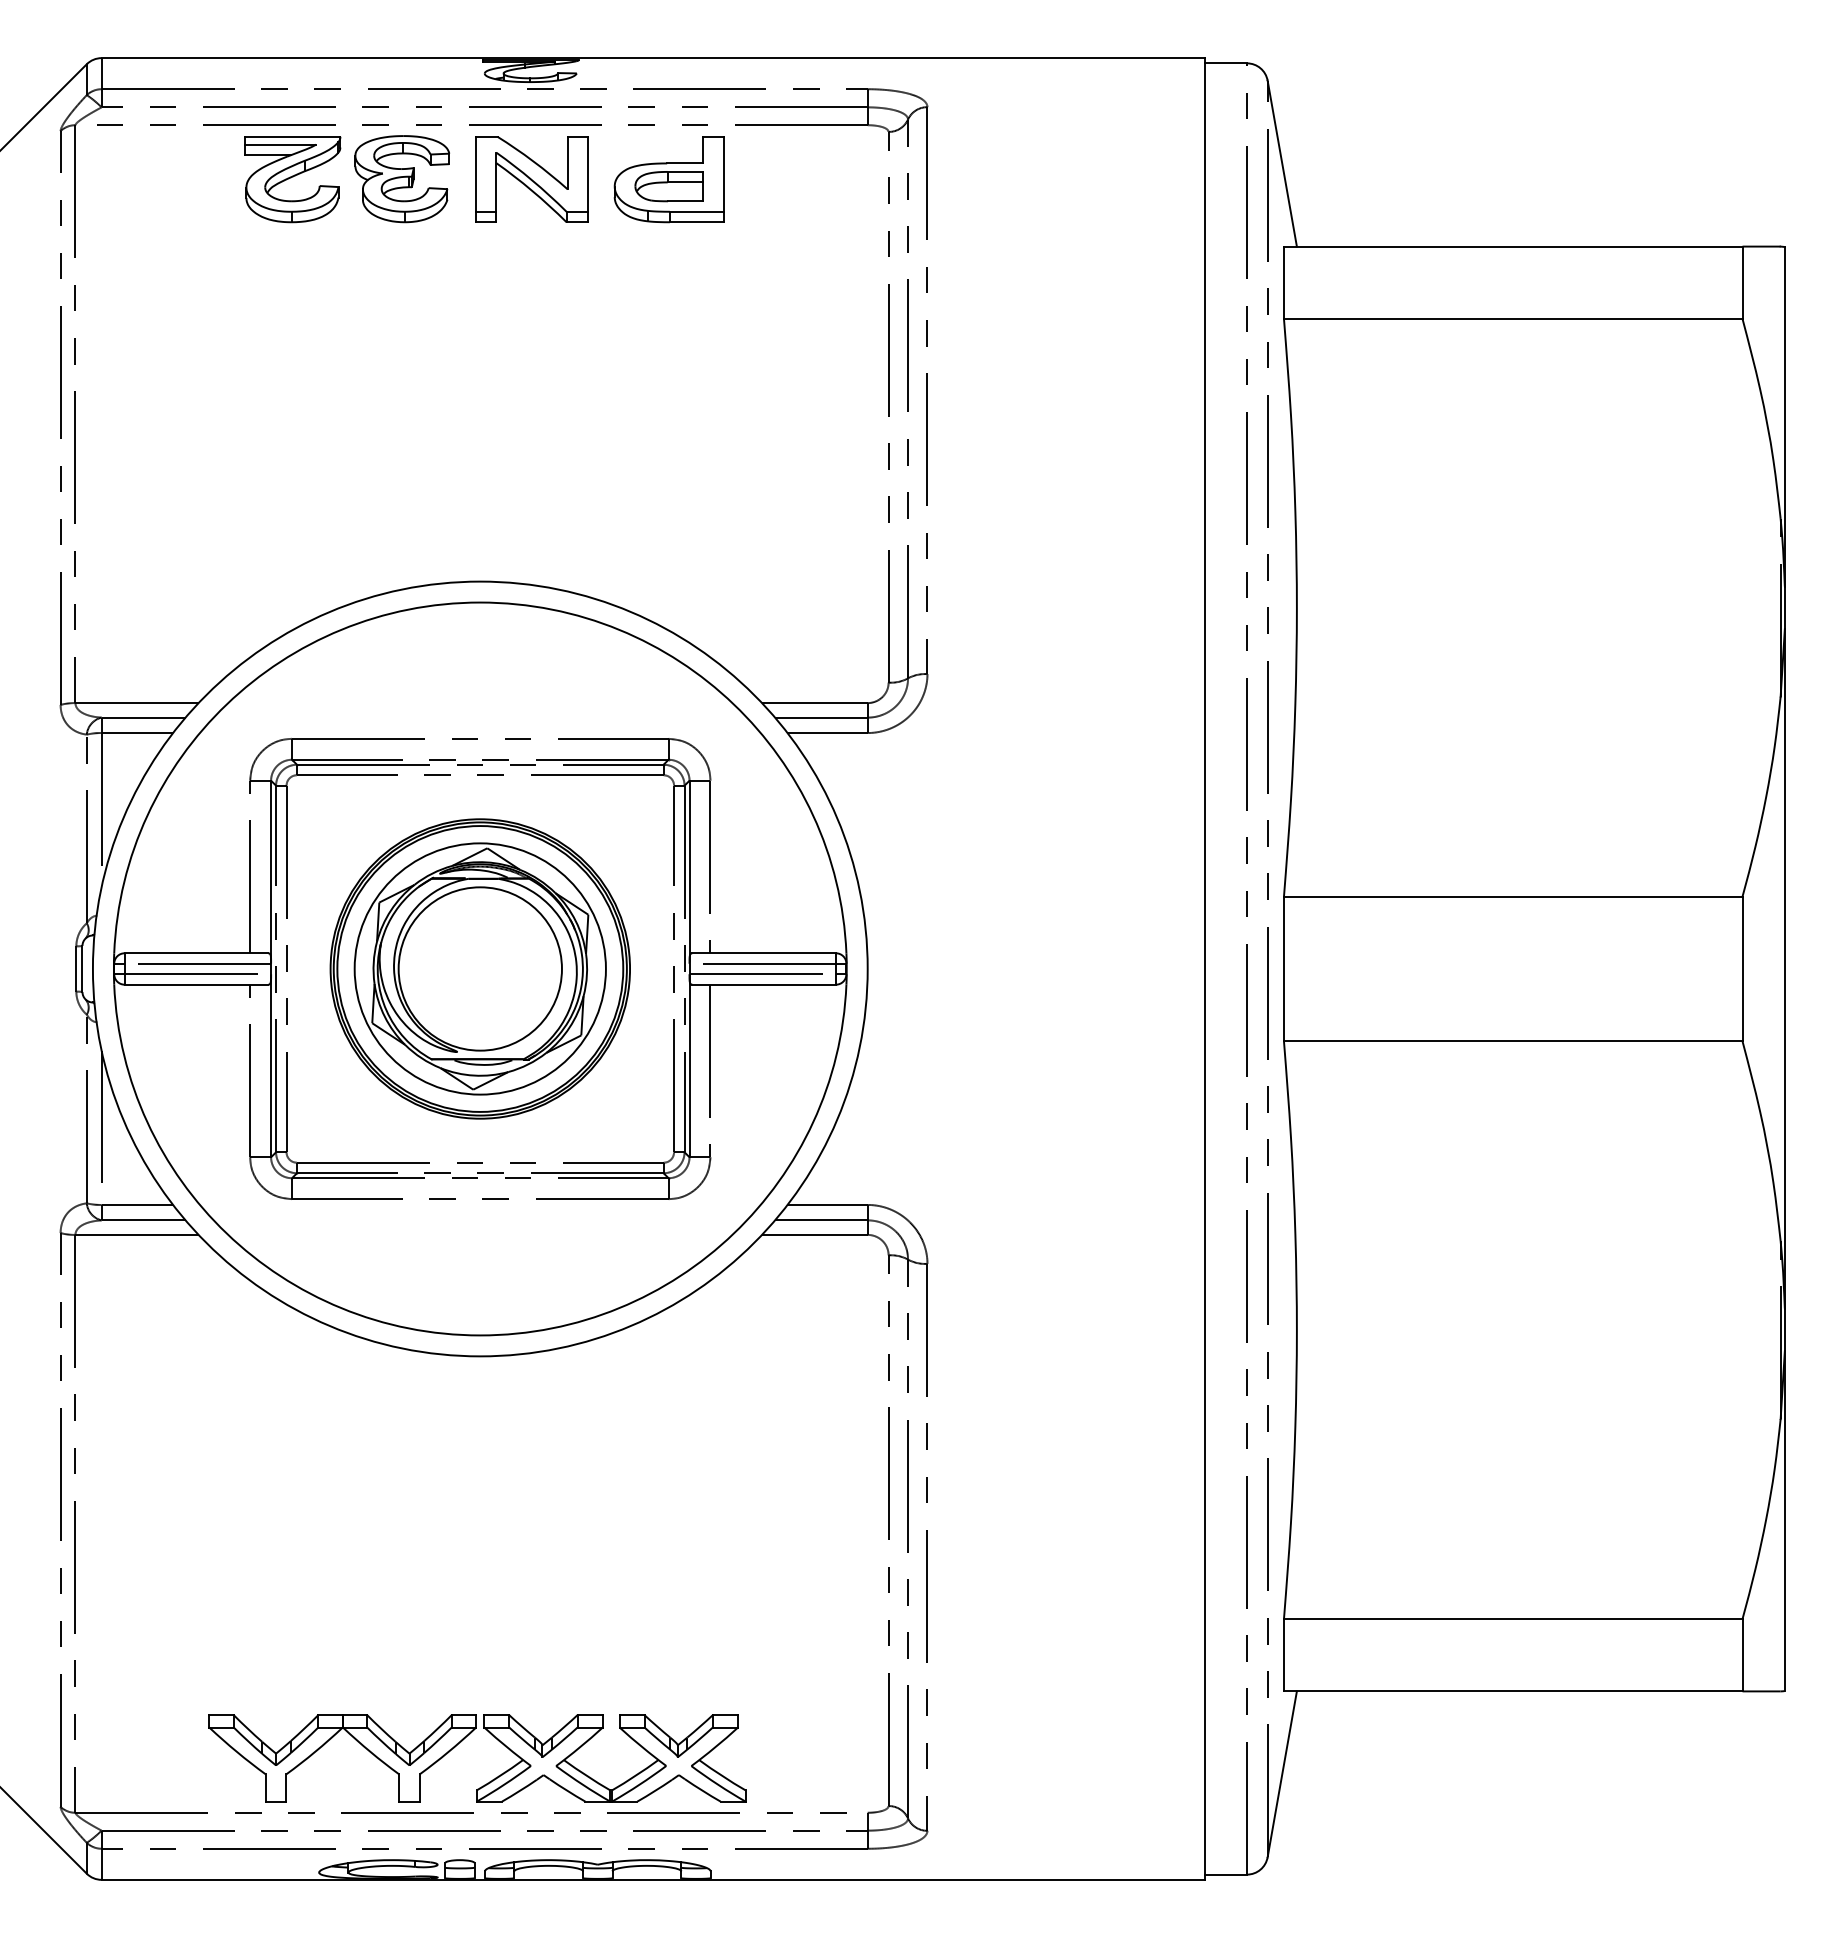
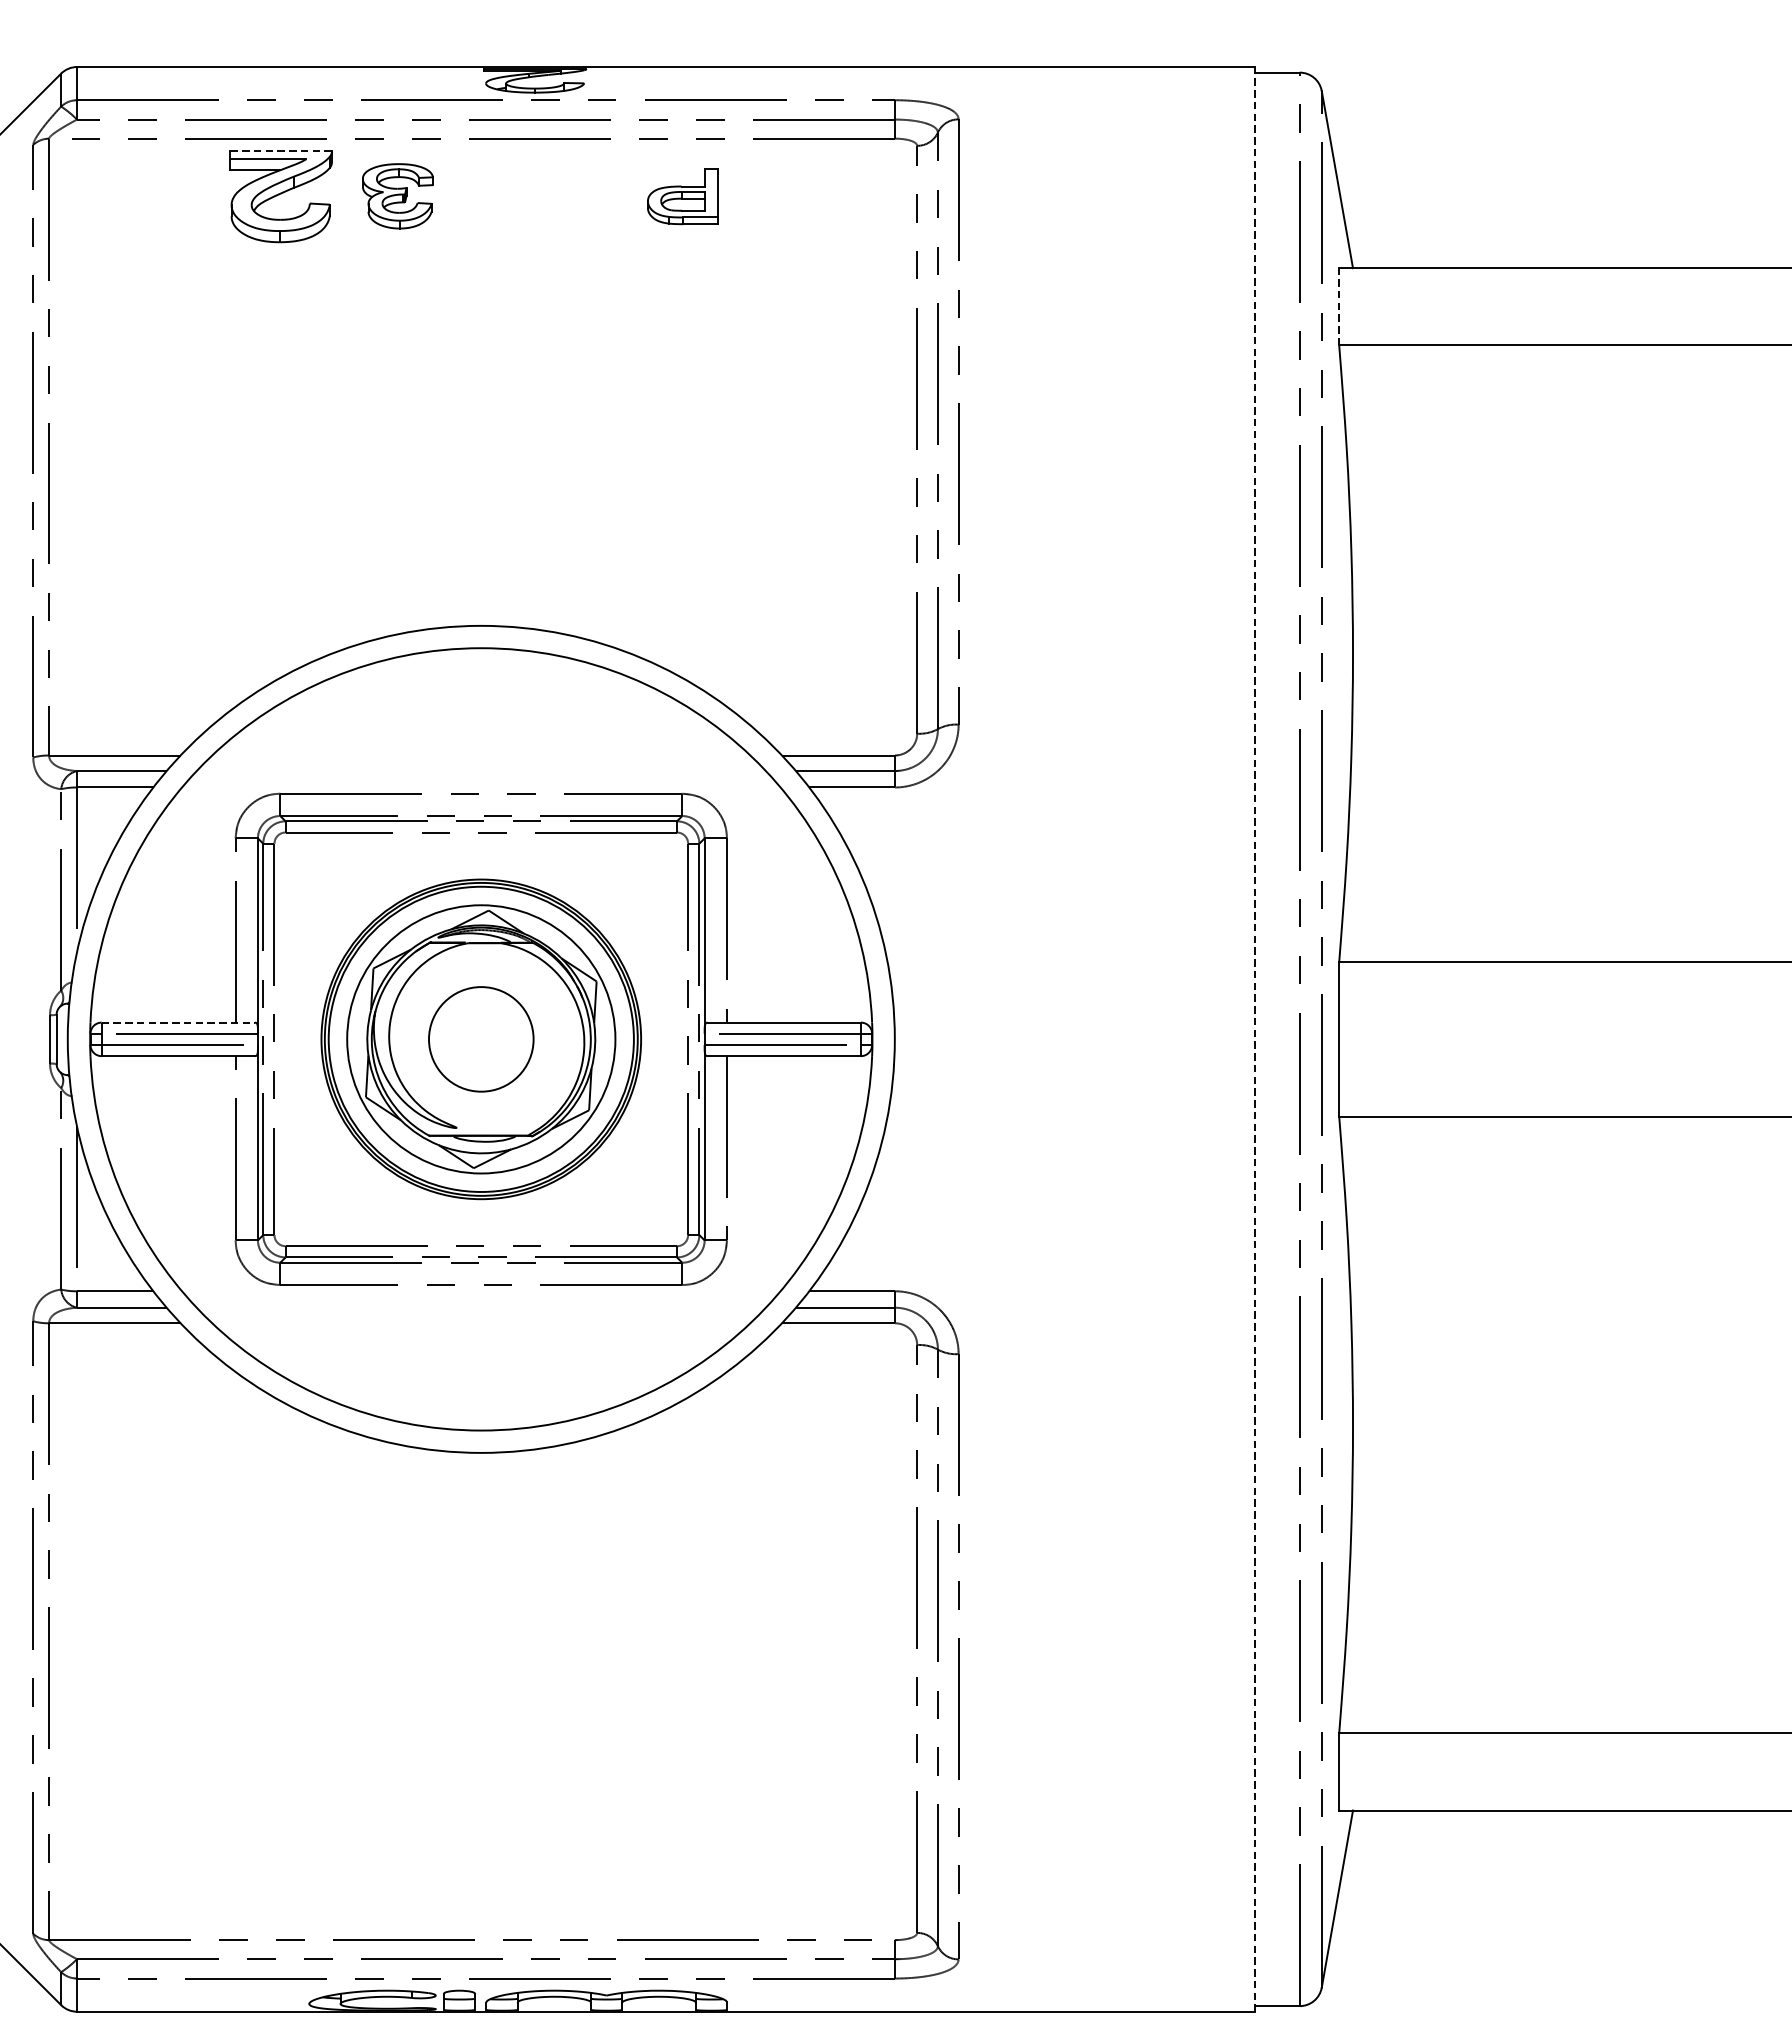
line: (292, 136) -> (280, 150), solid -> dashed
part: (401, 179) -> (397, 196), size x0.7
part: (531, 179) -> (535, 196), removed
part: (668, 179) -> (682, 196), size x0.6
line: (1283, 282) -> (1338, 306), solid -> dashed
line: (196, 953) -> (178, 1022), solid -> dashed
circle: (479, 968) -> (480, 1038), size x0.6
line: (1204, 968) -> (1254, 1038), solid -> dashed
part: (461, 1742) -> (461, 1865), removed

